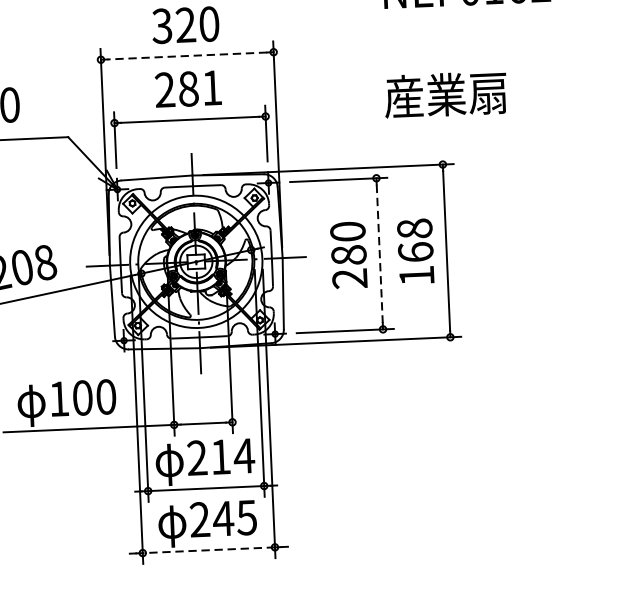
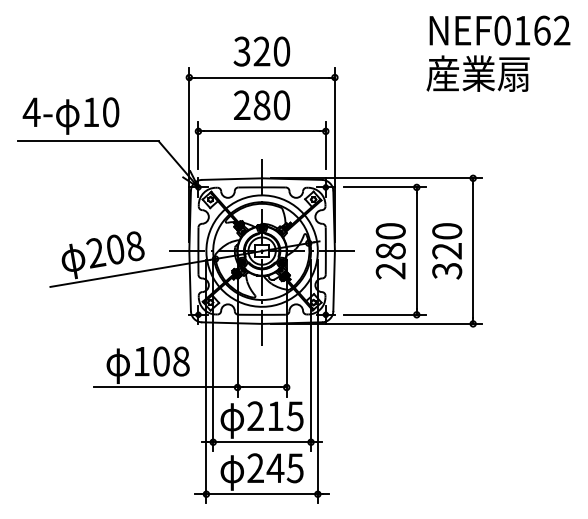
line: (186, 55) -> (261, 77), dashed -> solid
text: (211, 88) -> (281, 105), 281 -> 280
text: (444, 94) -> (477, 73), moved
text: (416, 252) -> (447, 251), 168 -> 320
line: (379, 254) -> (416, 251), dashed -> solid
text: (106, 396) -> (181, 361), 100 -> 108
text: (244, 456) -> (295, 416), 214 -> 215
line: (209, 550) -> (262, 494), dashed -> solid

